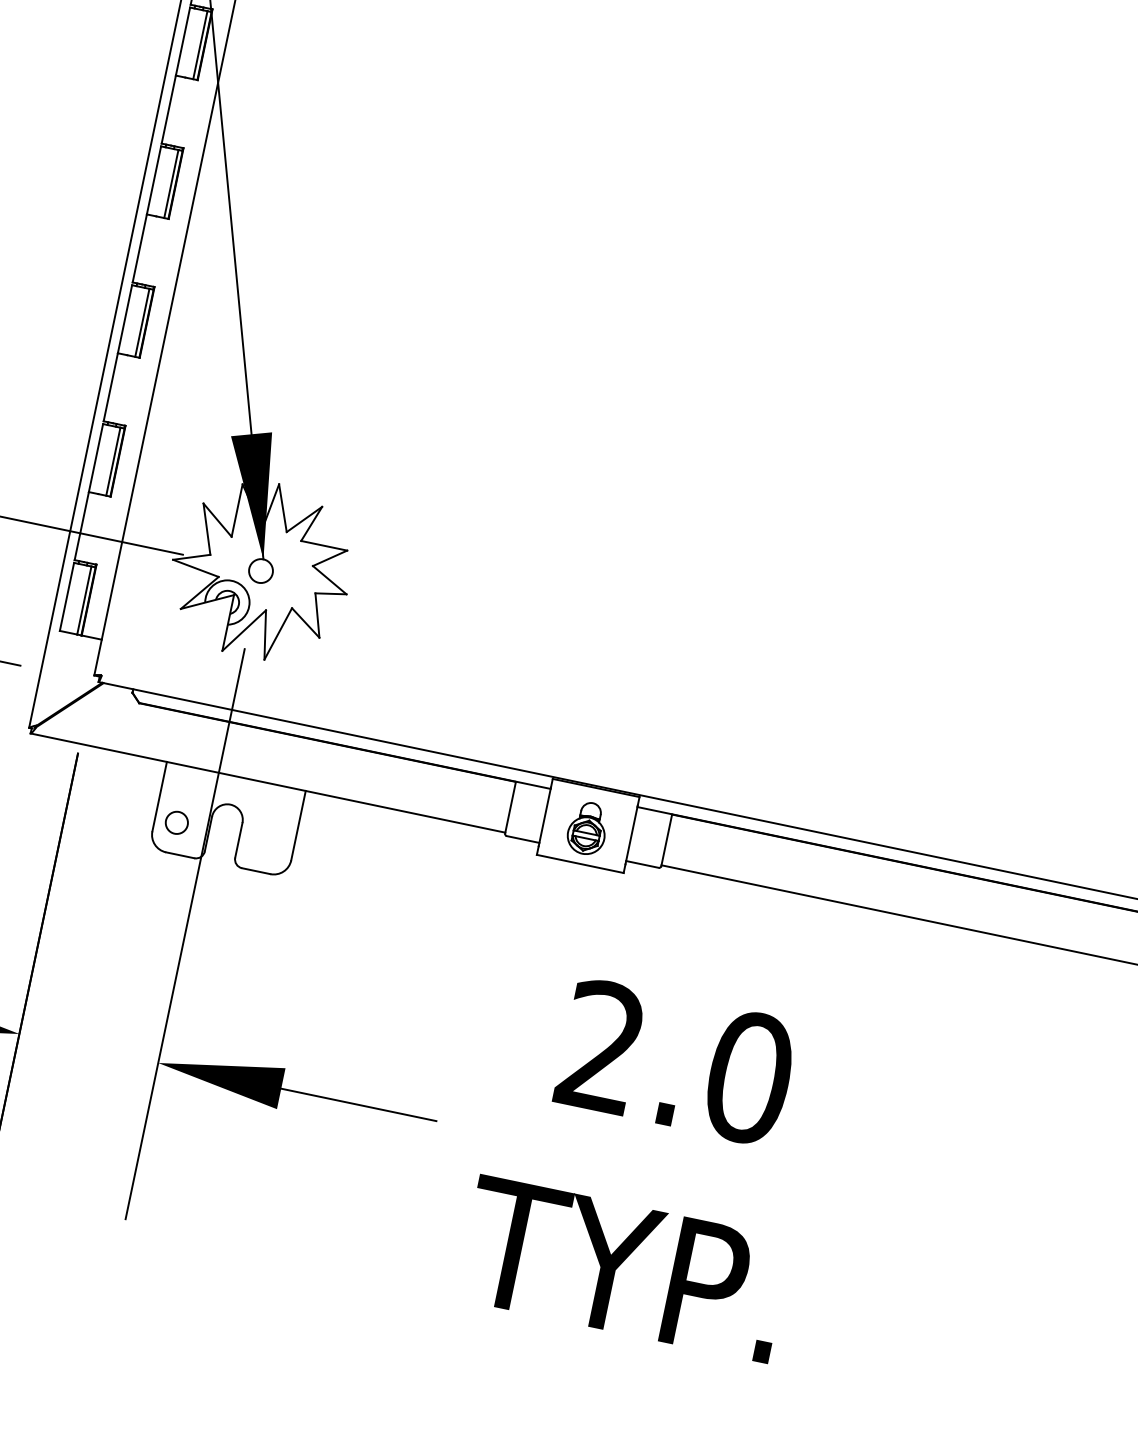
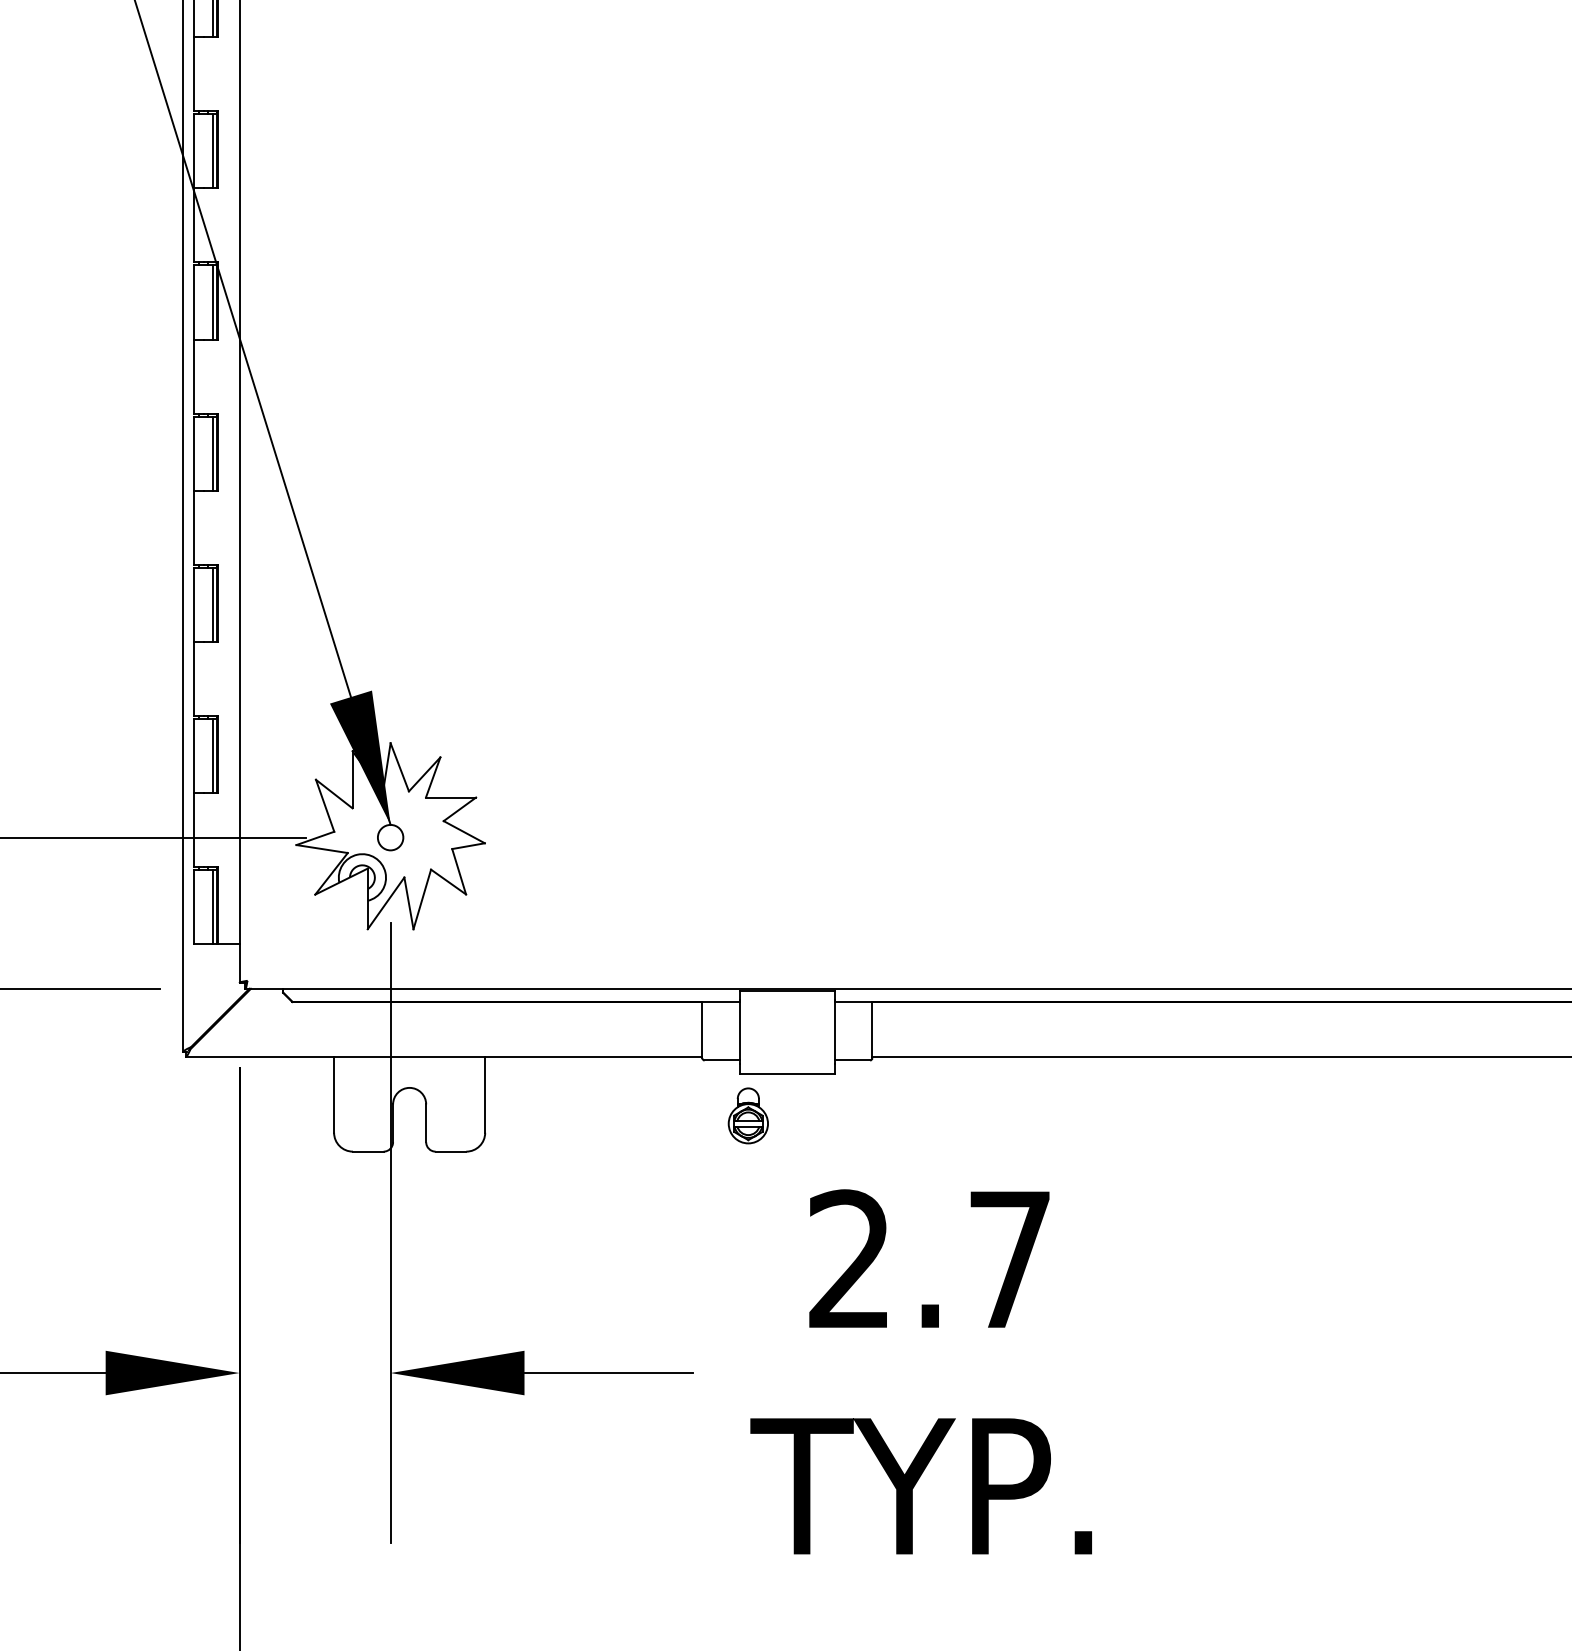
circle: (176, 822) -> (357, 1118), removed
part: (586, 827) -> (747, 1115), moved
text: (749, 1077) -> (1010, 1259), 2.0 -> 2.7

